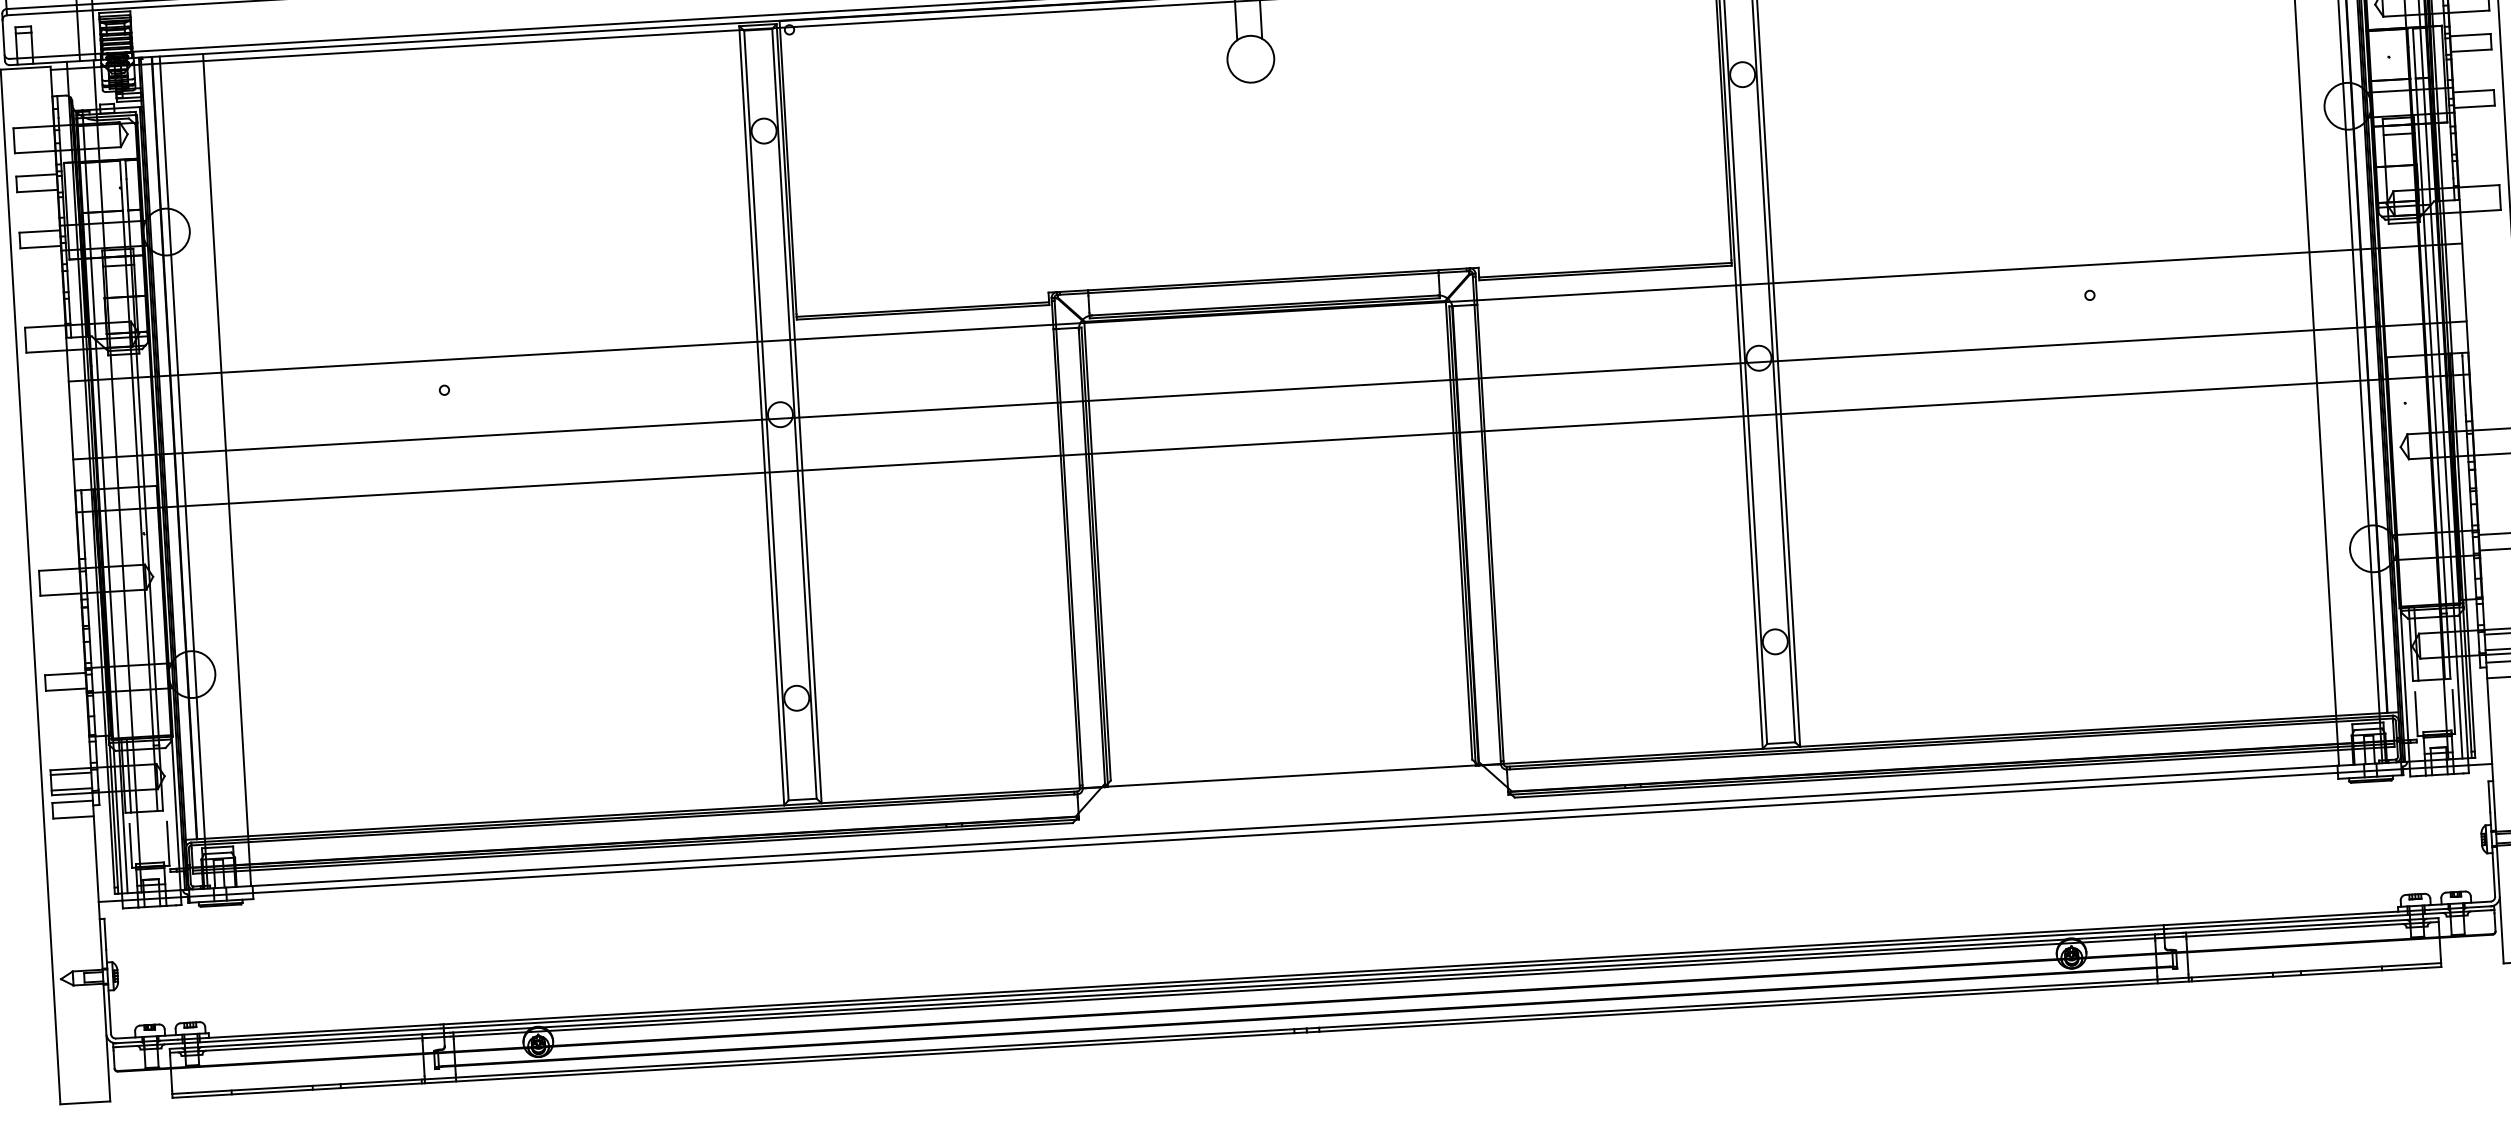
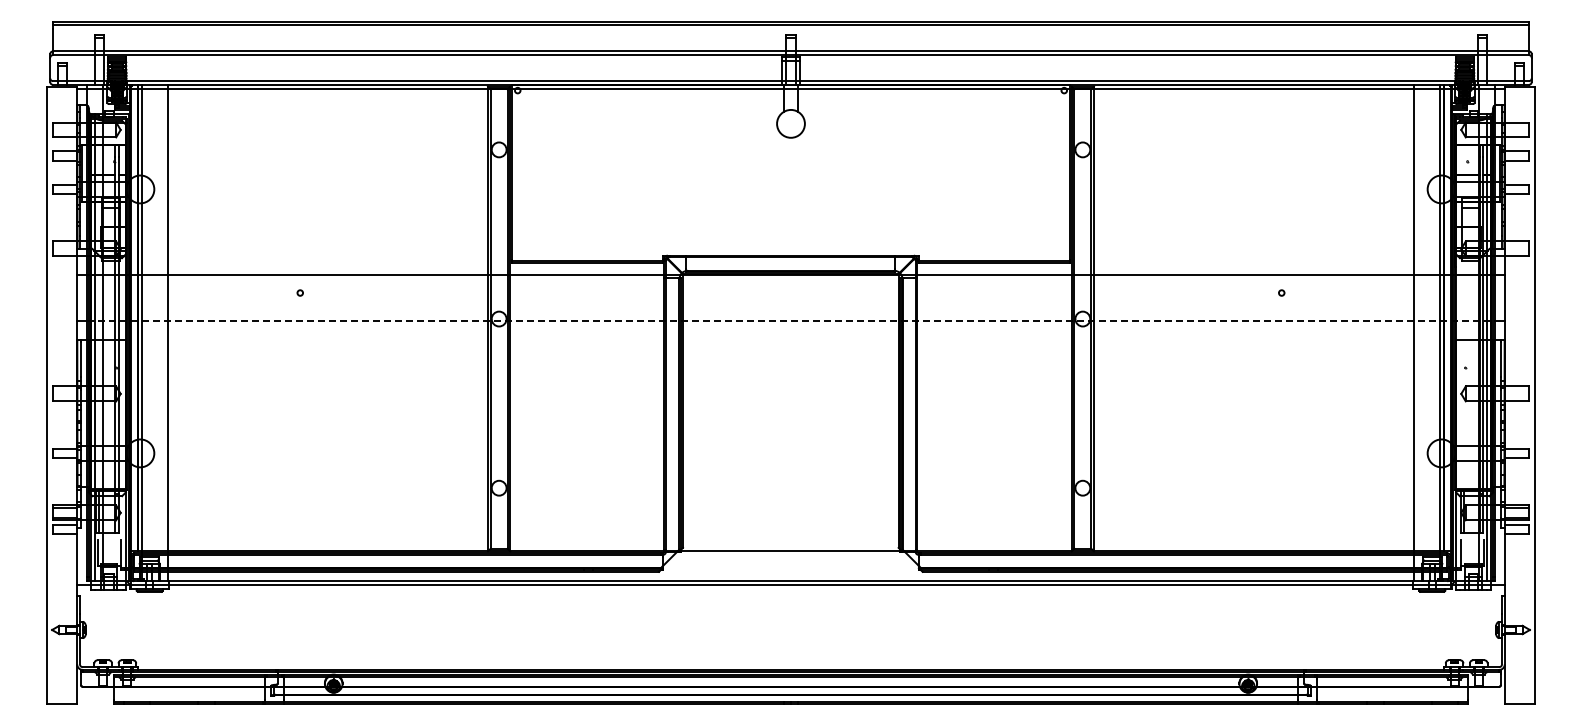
line: (1270, 390) -> (791, 321), solid -> dashed
line: (1272, 444) -> (790, 353), removed

